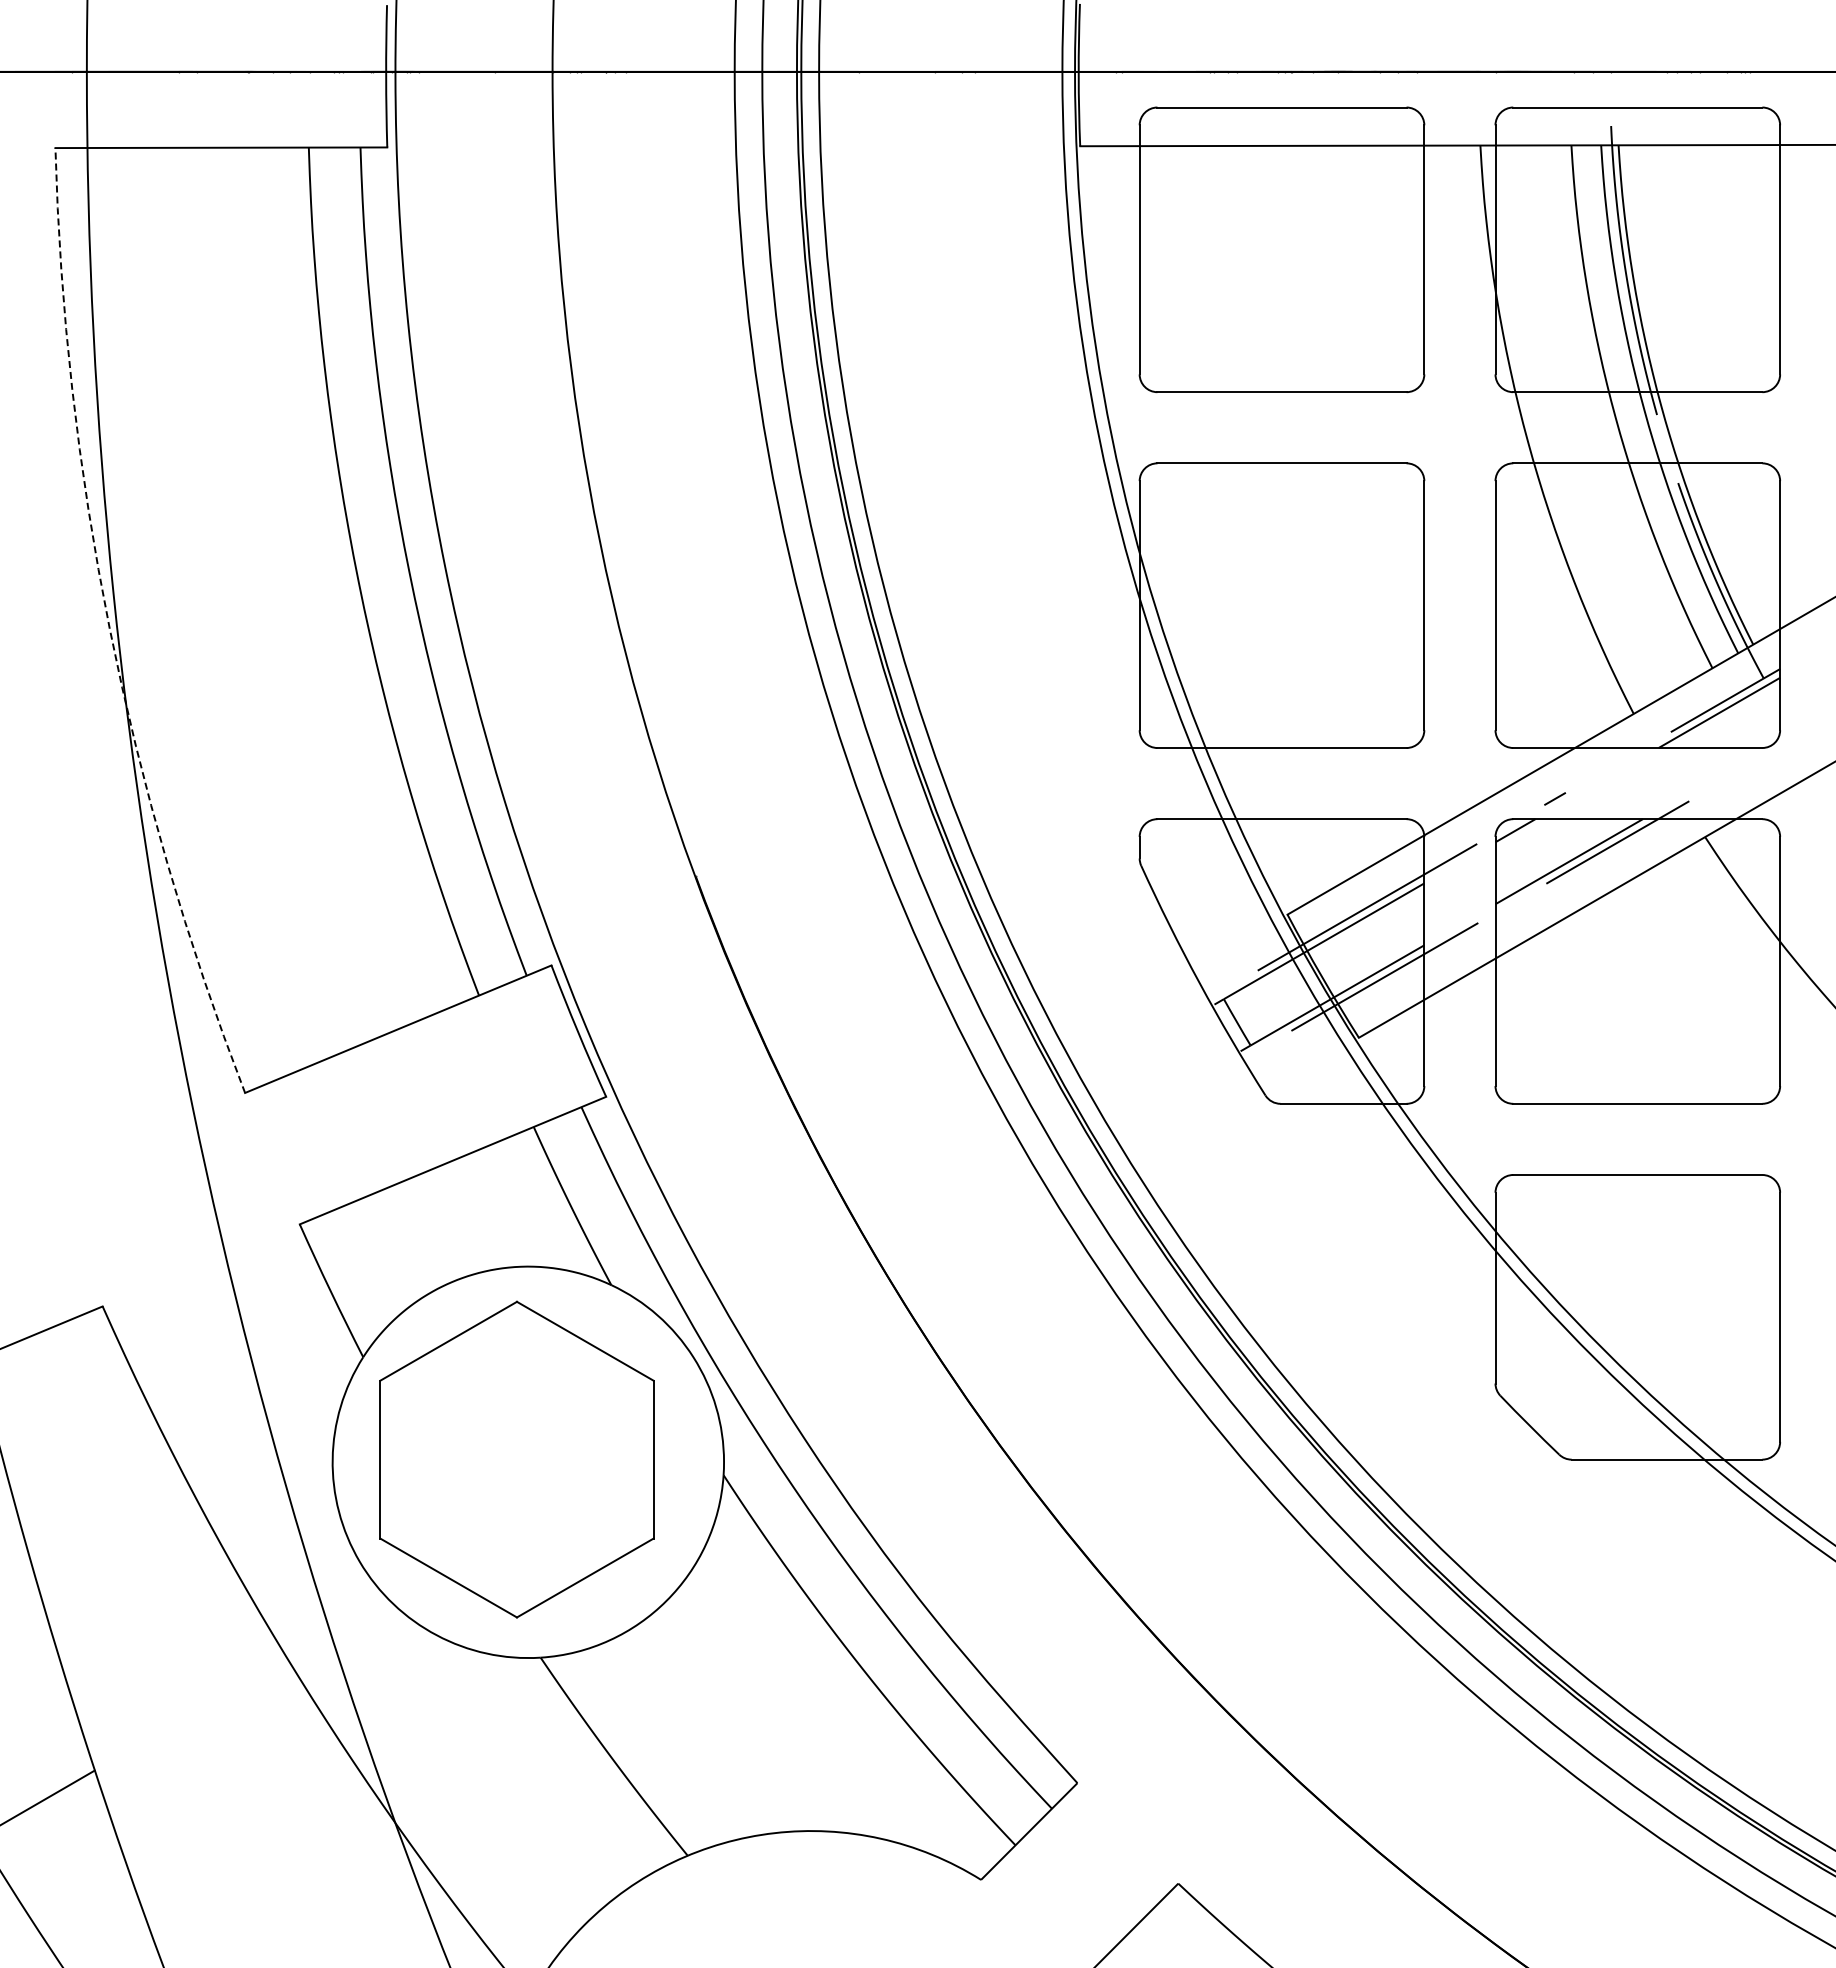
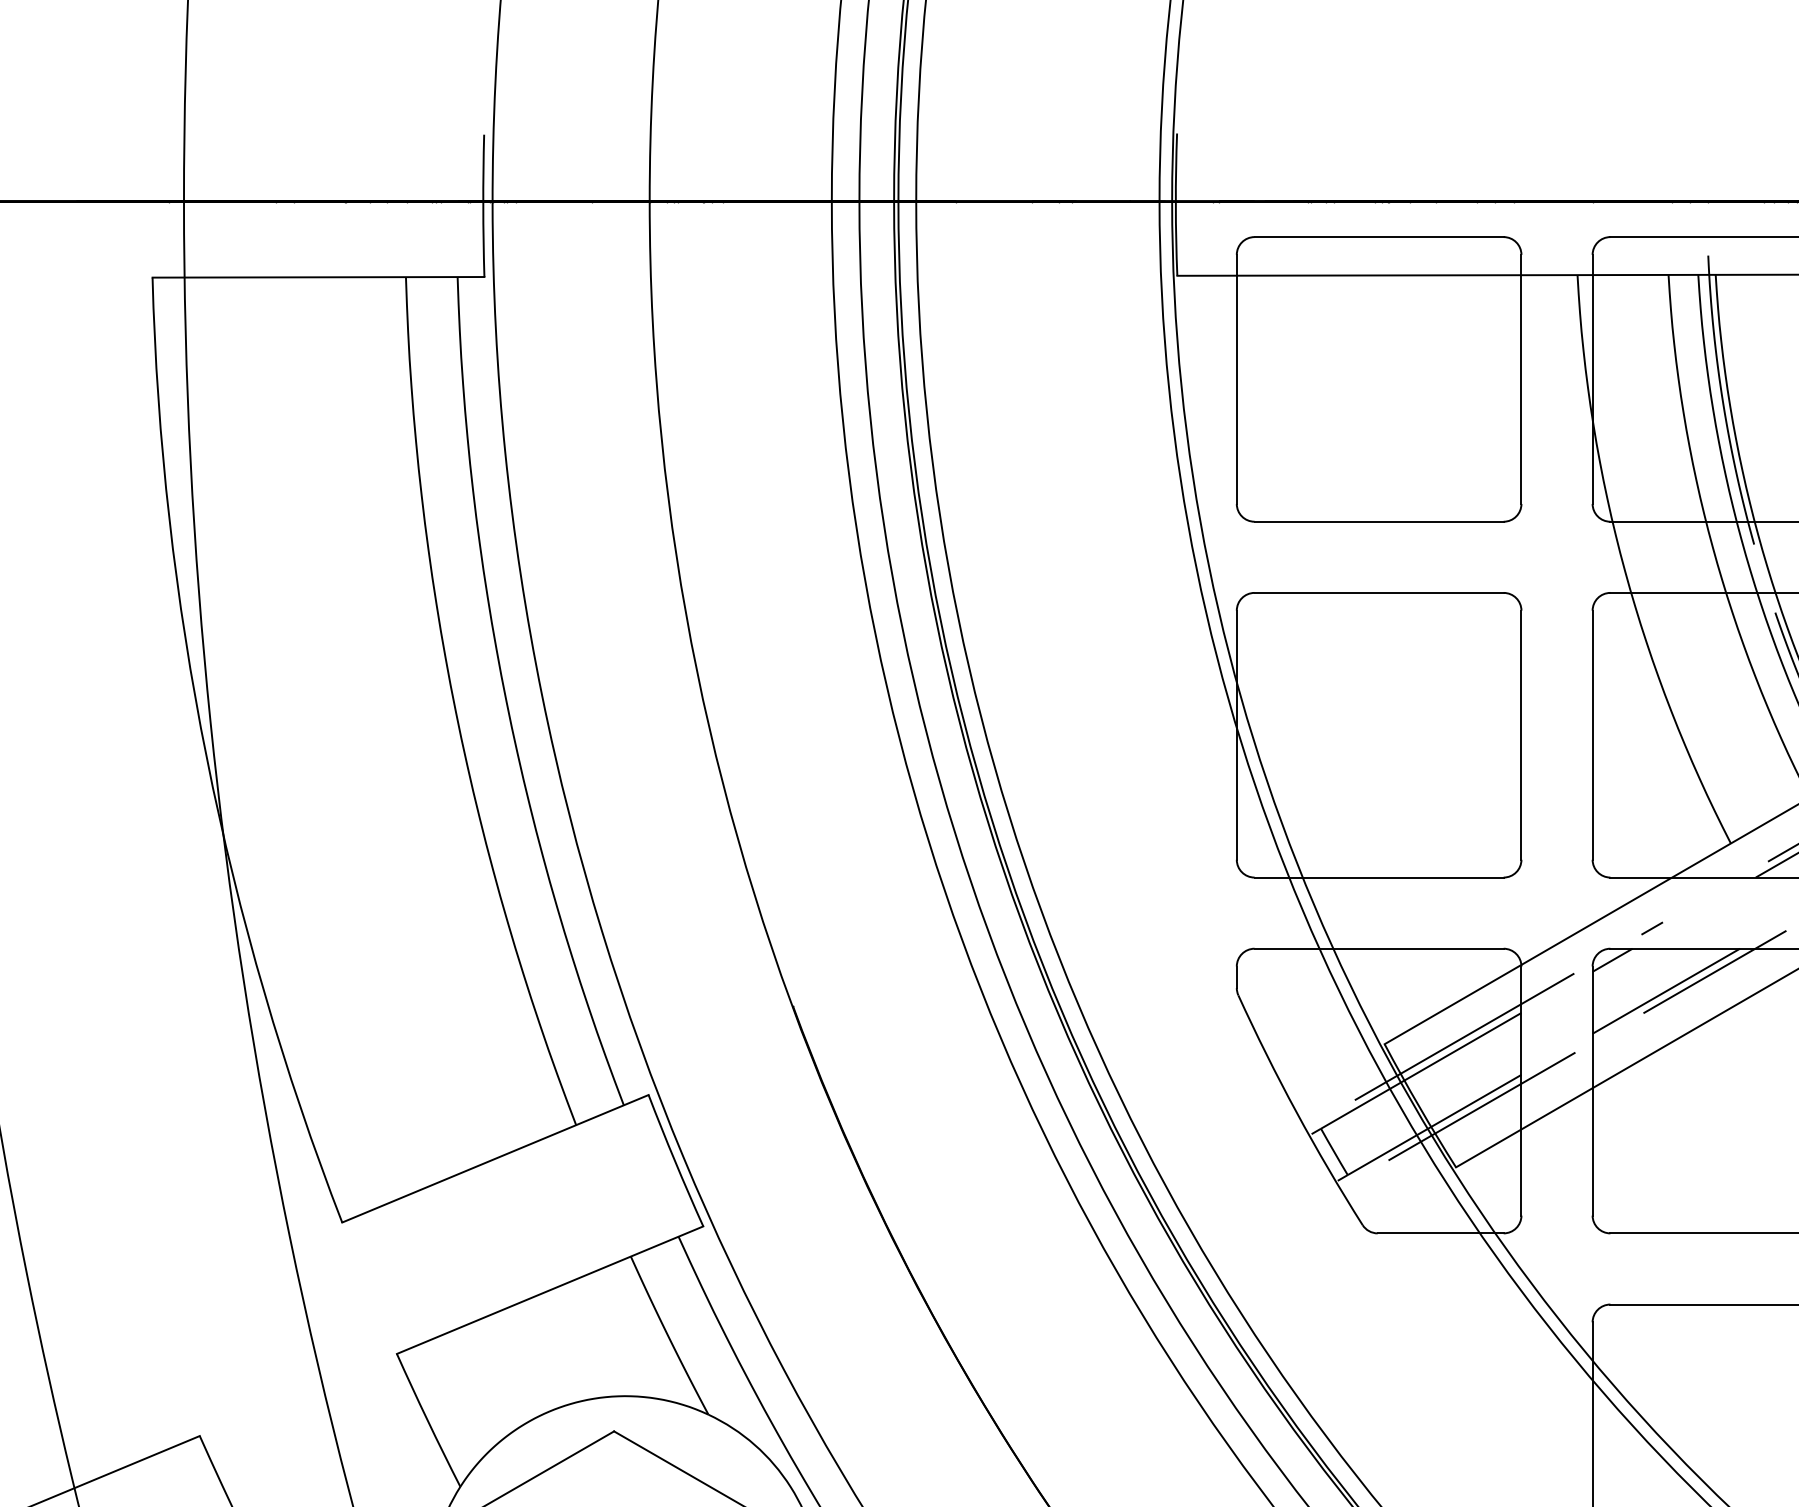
arc: (109, 628) -> (206, 758), dashed -> solid

